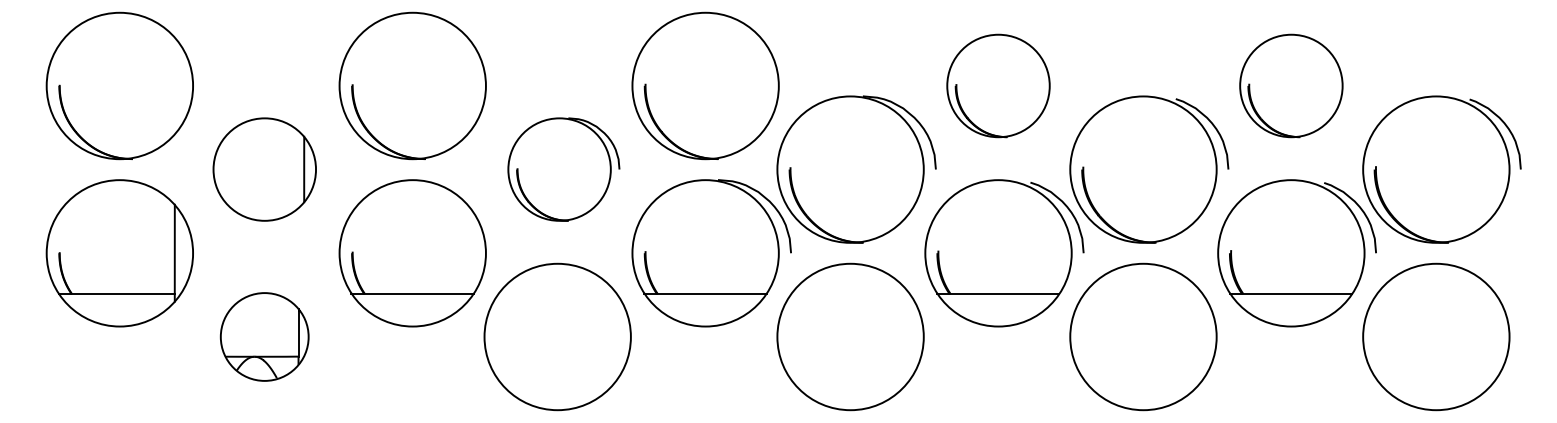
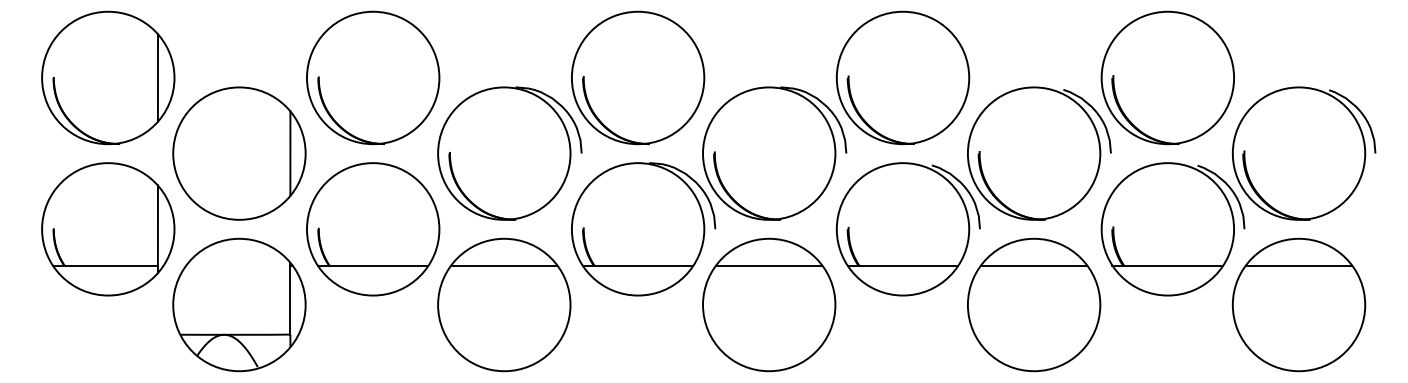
line: (174, 85) -> (157, 77), added
part: (998, 85) -> (902, 77), size x1.43
part: (1291, 85) -> (1168, 77), size x1.43
part: (264, 169) -> (239, 153), size x1.43
part: (563, 169) -> (509, 153), size x1.43
line: (557, 293) -> (504, 265), added
line: (850, 293) -> (769, 265), added
line: (1143, 293) -> (1034, 265), added
line: (1436, 293) -> (1299, 265), added
part: (264, 336) -> (239, 304), size x1.67

